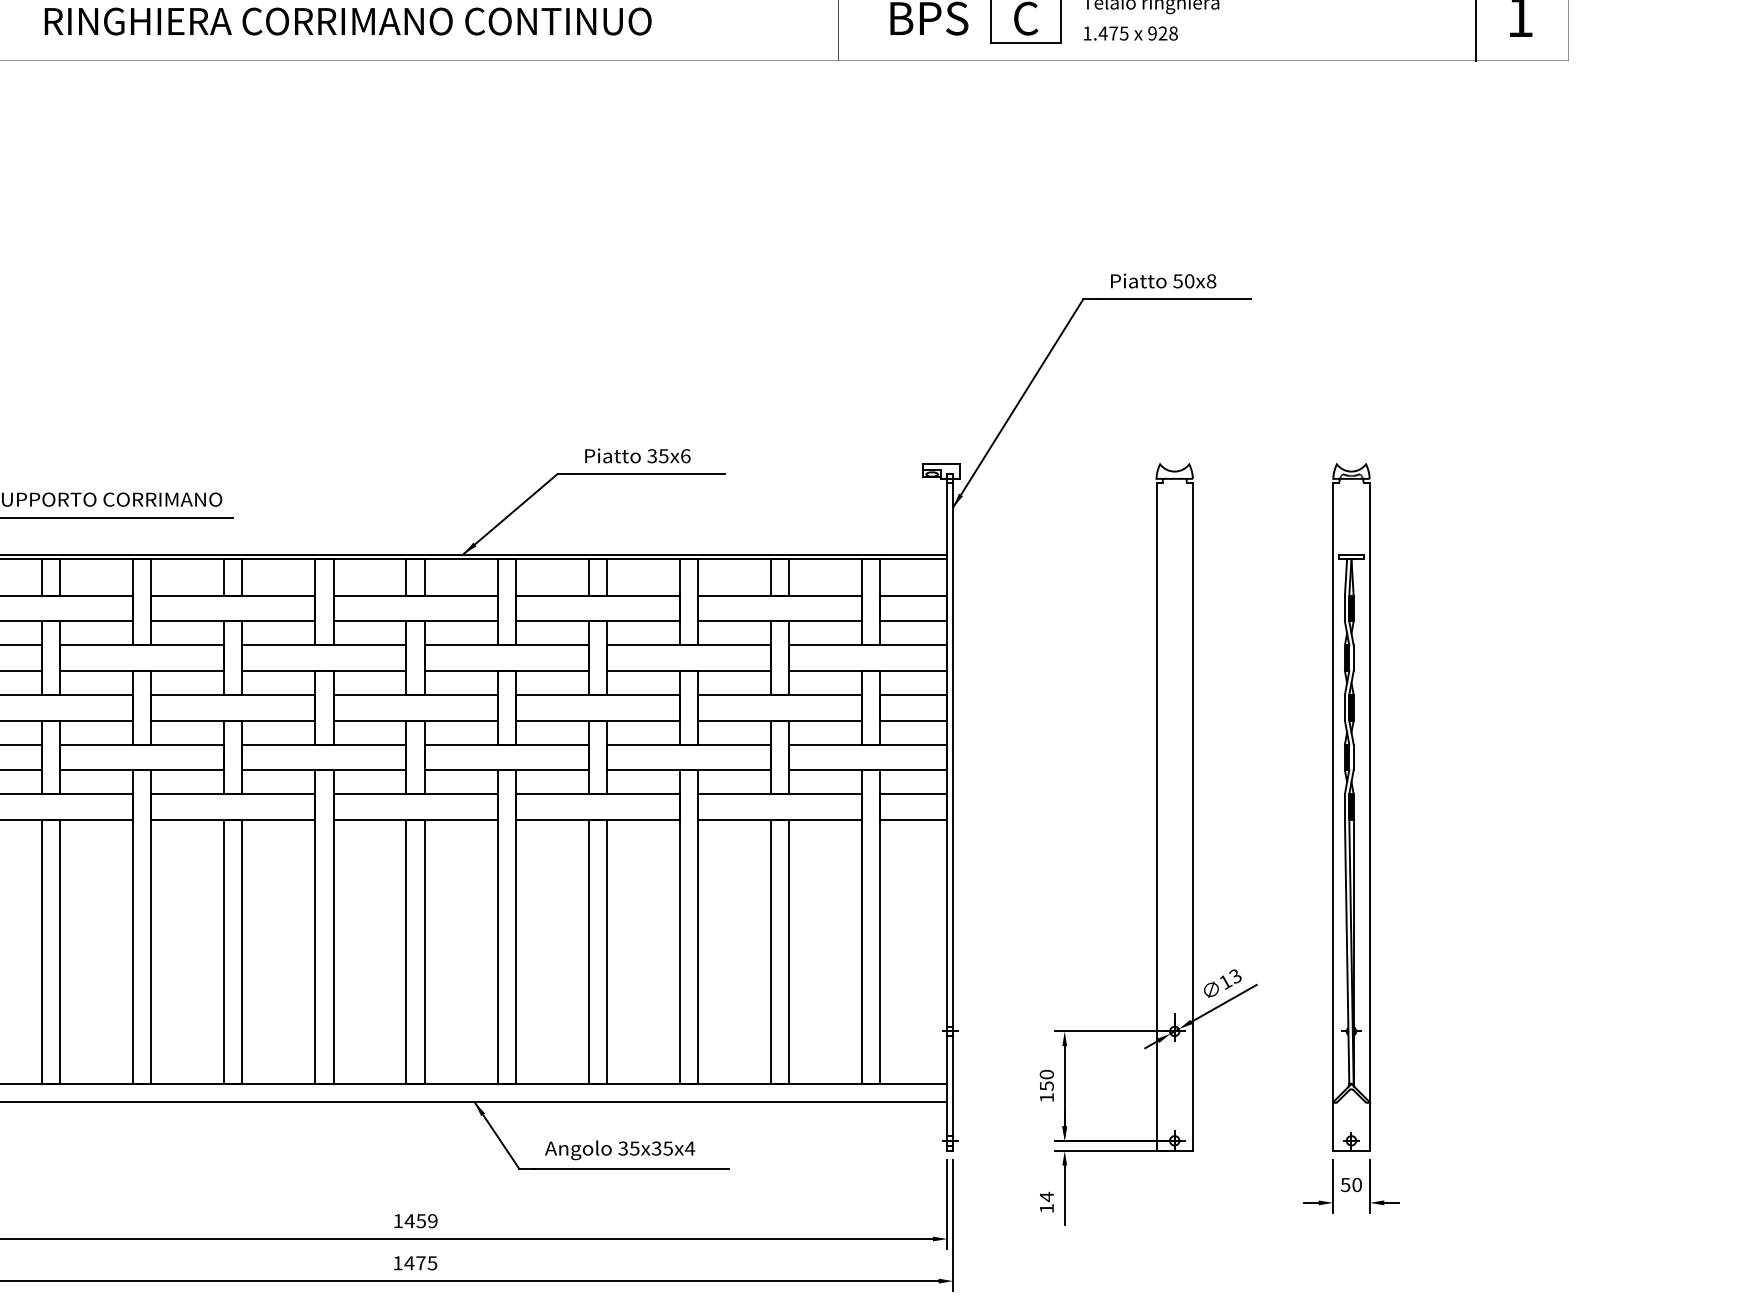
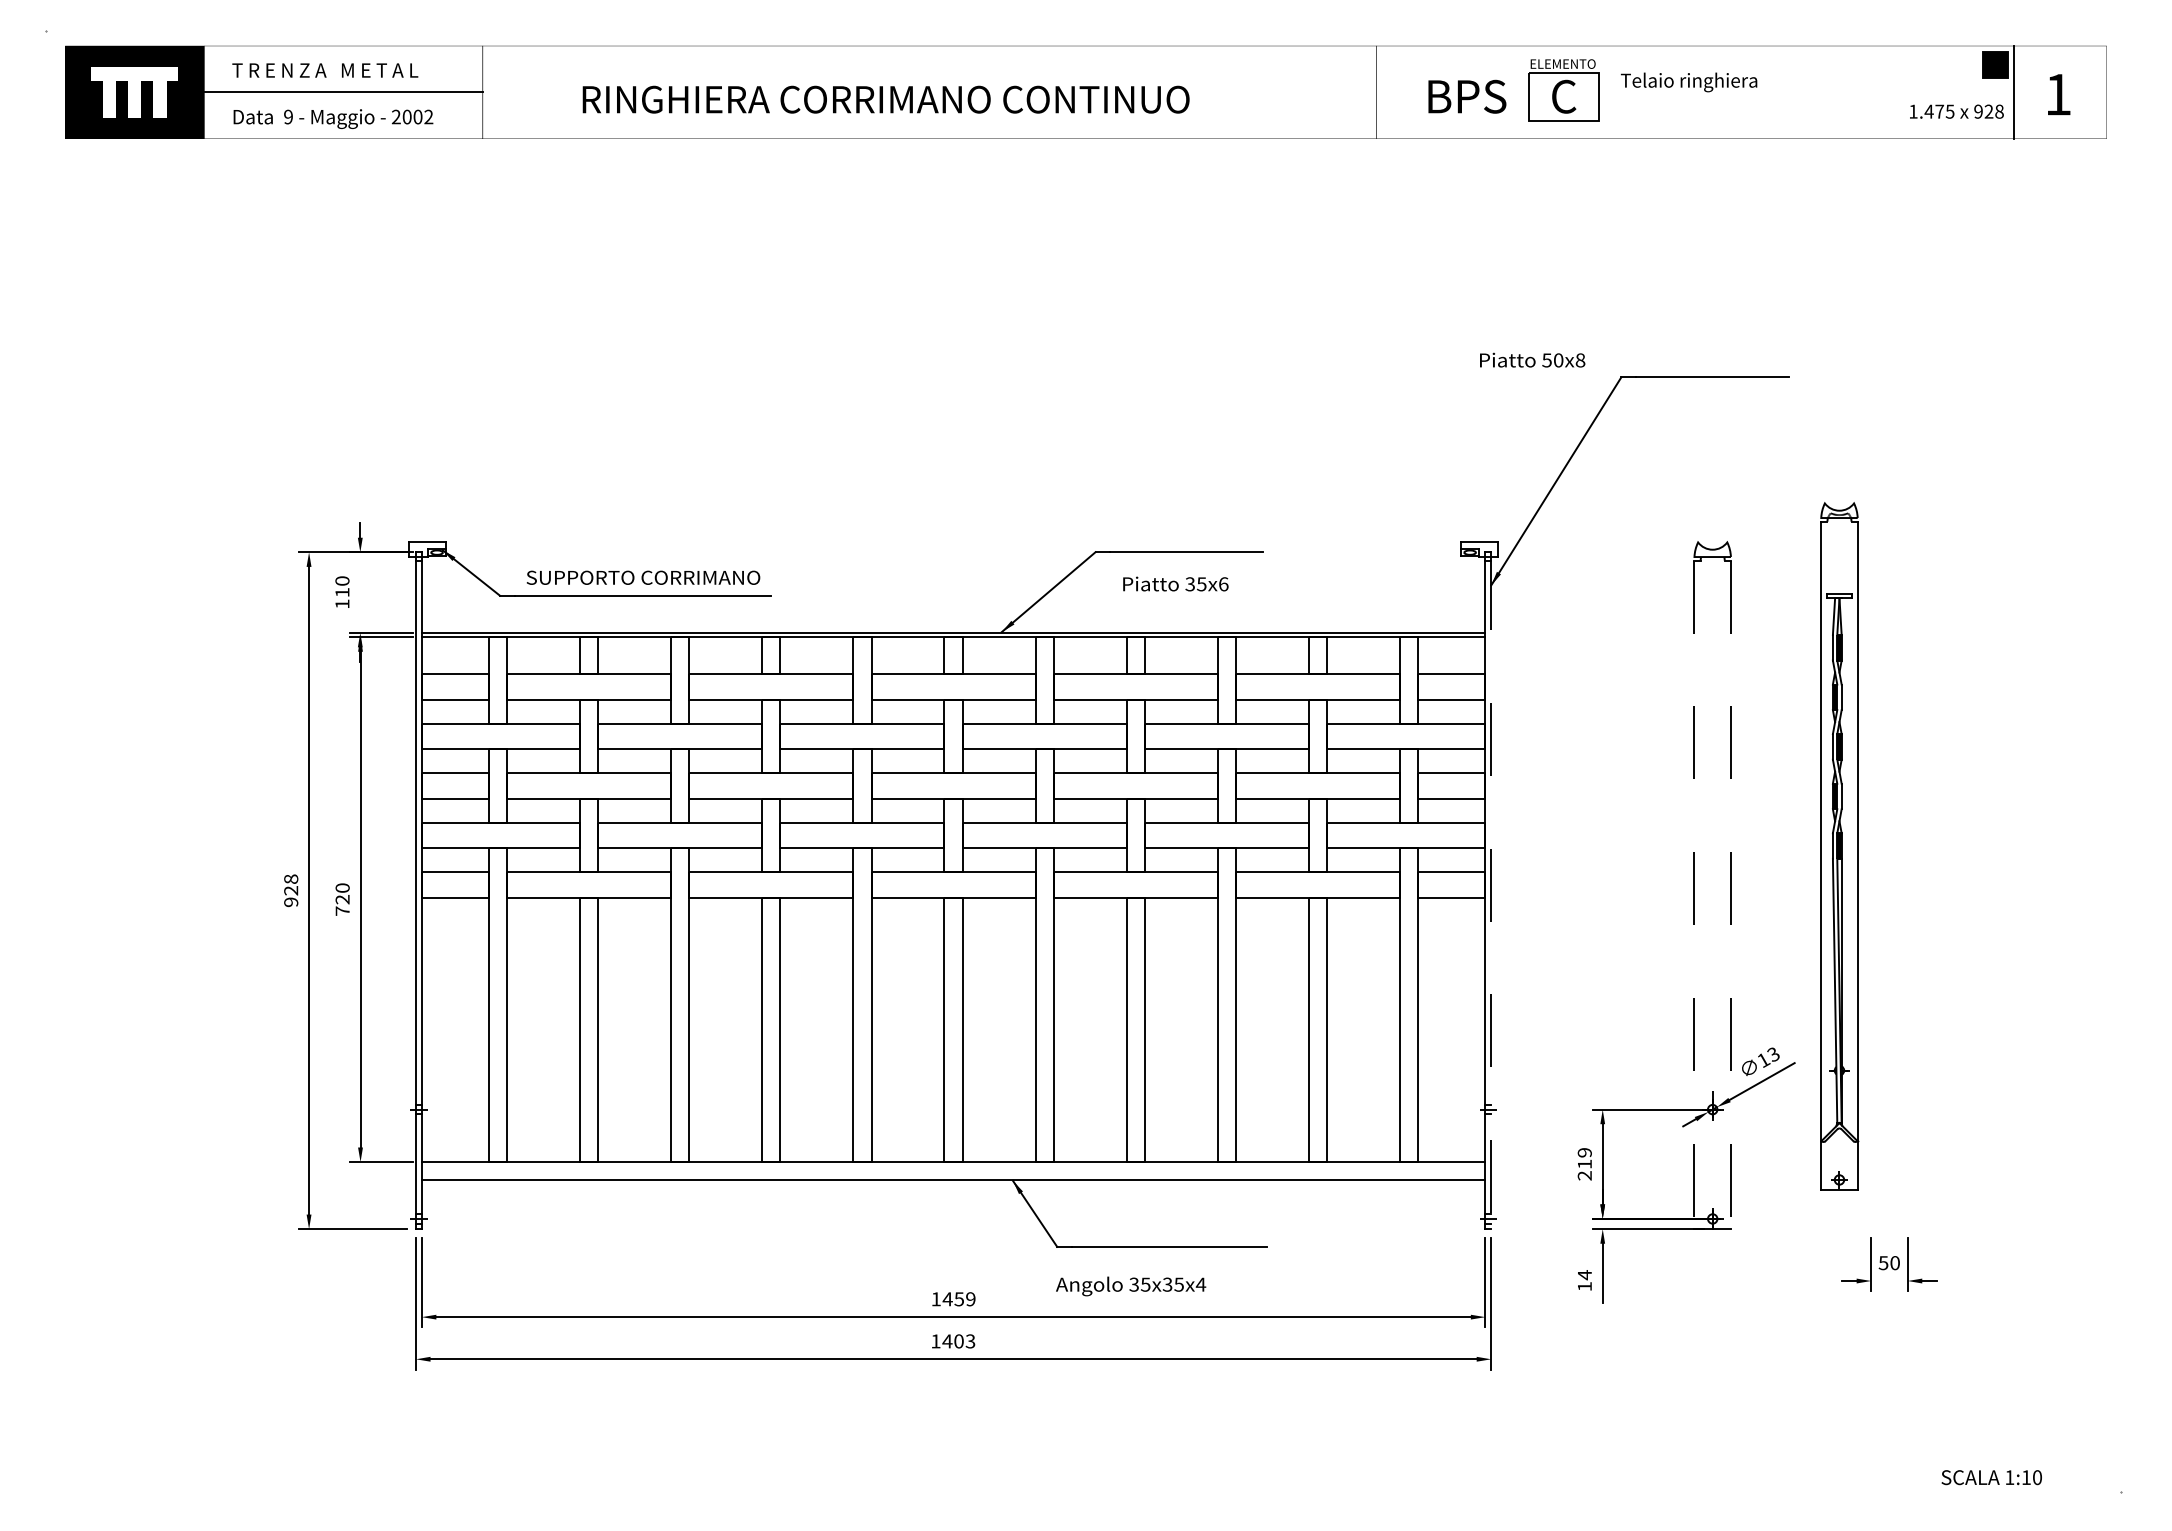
text: (1130, 33) -> (1956, 111), moved
text: (1163, 280) -> (1532, 359), moved
text: (637, 455) -> (1175, 583), moved
part: (1351, 807) -> (1839, 846), moved
line: (953, 815) -> (1491, 893), solid -> dashed
line: (1156, 817) -> (1694, 895), solid -> dashed
line: (1192, 817) -> (1730, 895), solid -> dashed
text: (1046, 1086) -> (1584, 1164), 150 -> 219
text: (620, 1150) -> (1131, 1286), moved
text: (426, 1263) -> (964, 1341), 1475 -> 1403

